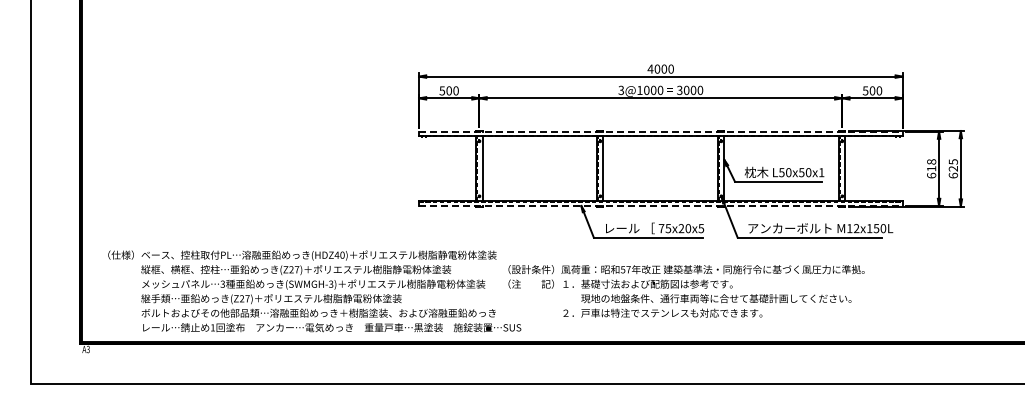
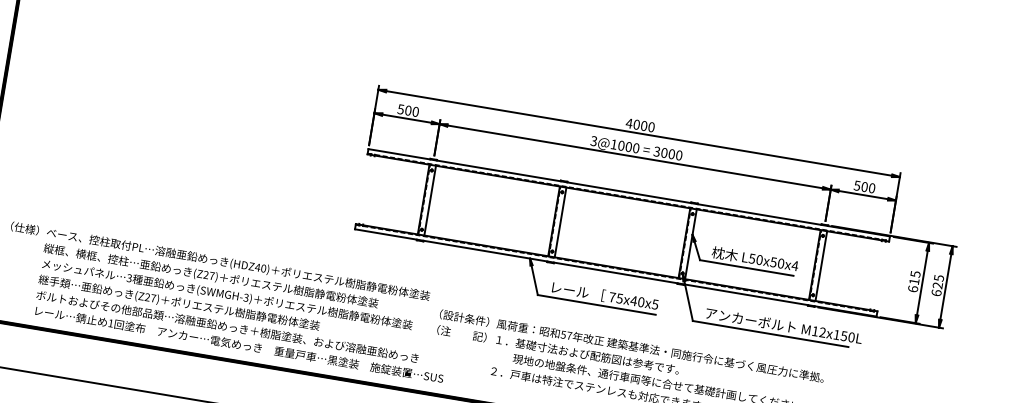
line: (660, 131) -> (628, 192), dashed -> solid
text: (931, 161) -> (915, 273), 618 -> 615
text: (821, 172) -> (794, 265), L50x50x1 -> L50x50x4
line: (660, 206) -> (615, 273), dashed -> solid
text: (681, 228) -> (633, 300), 75x20x5 -> 75x40x5

